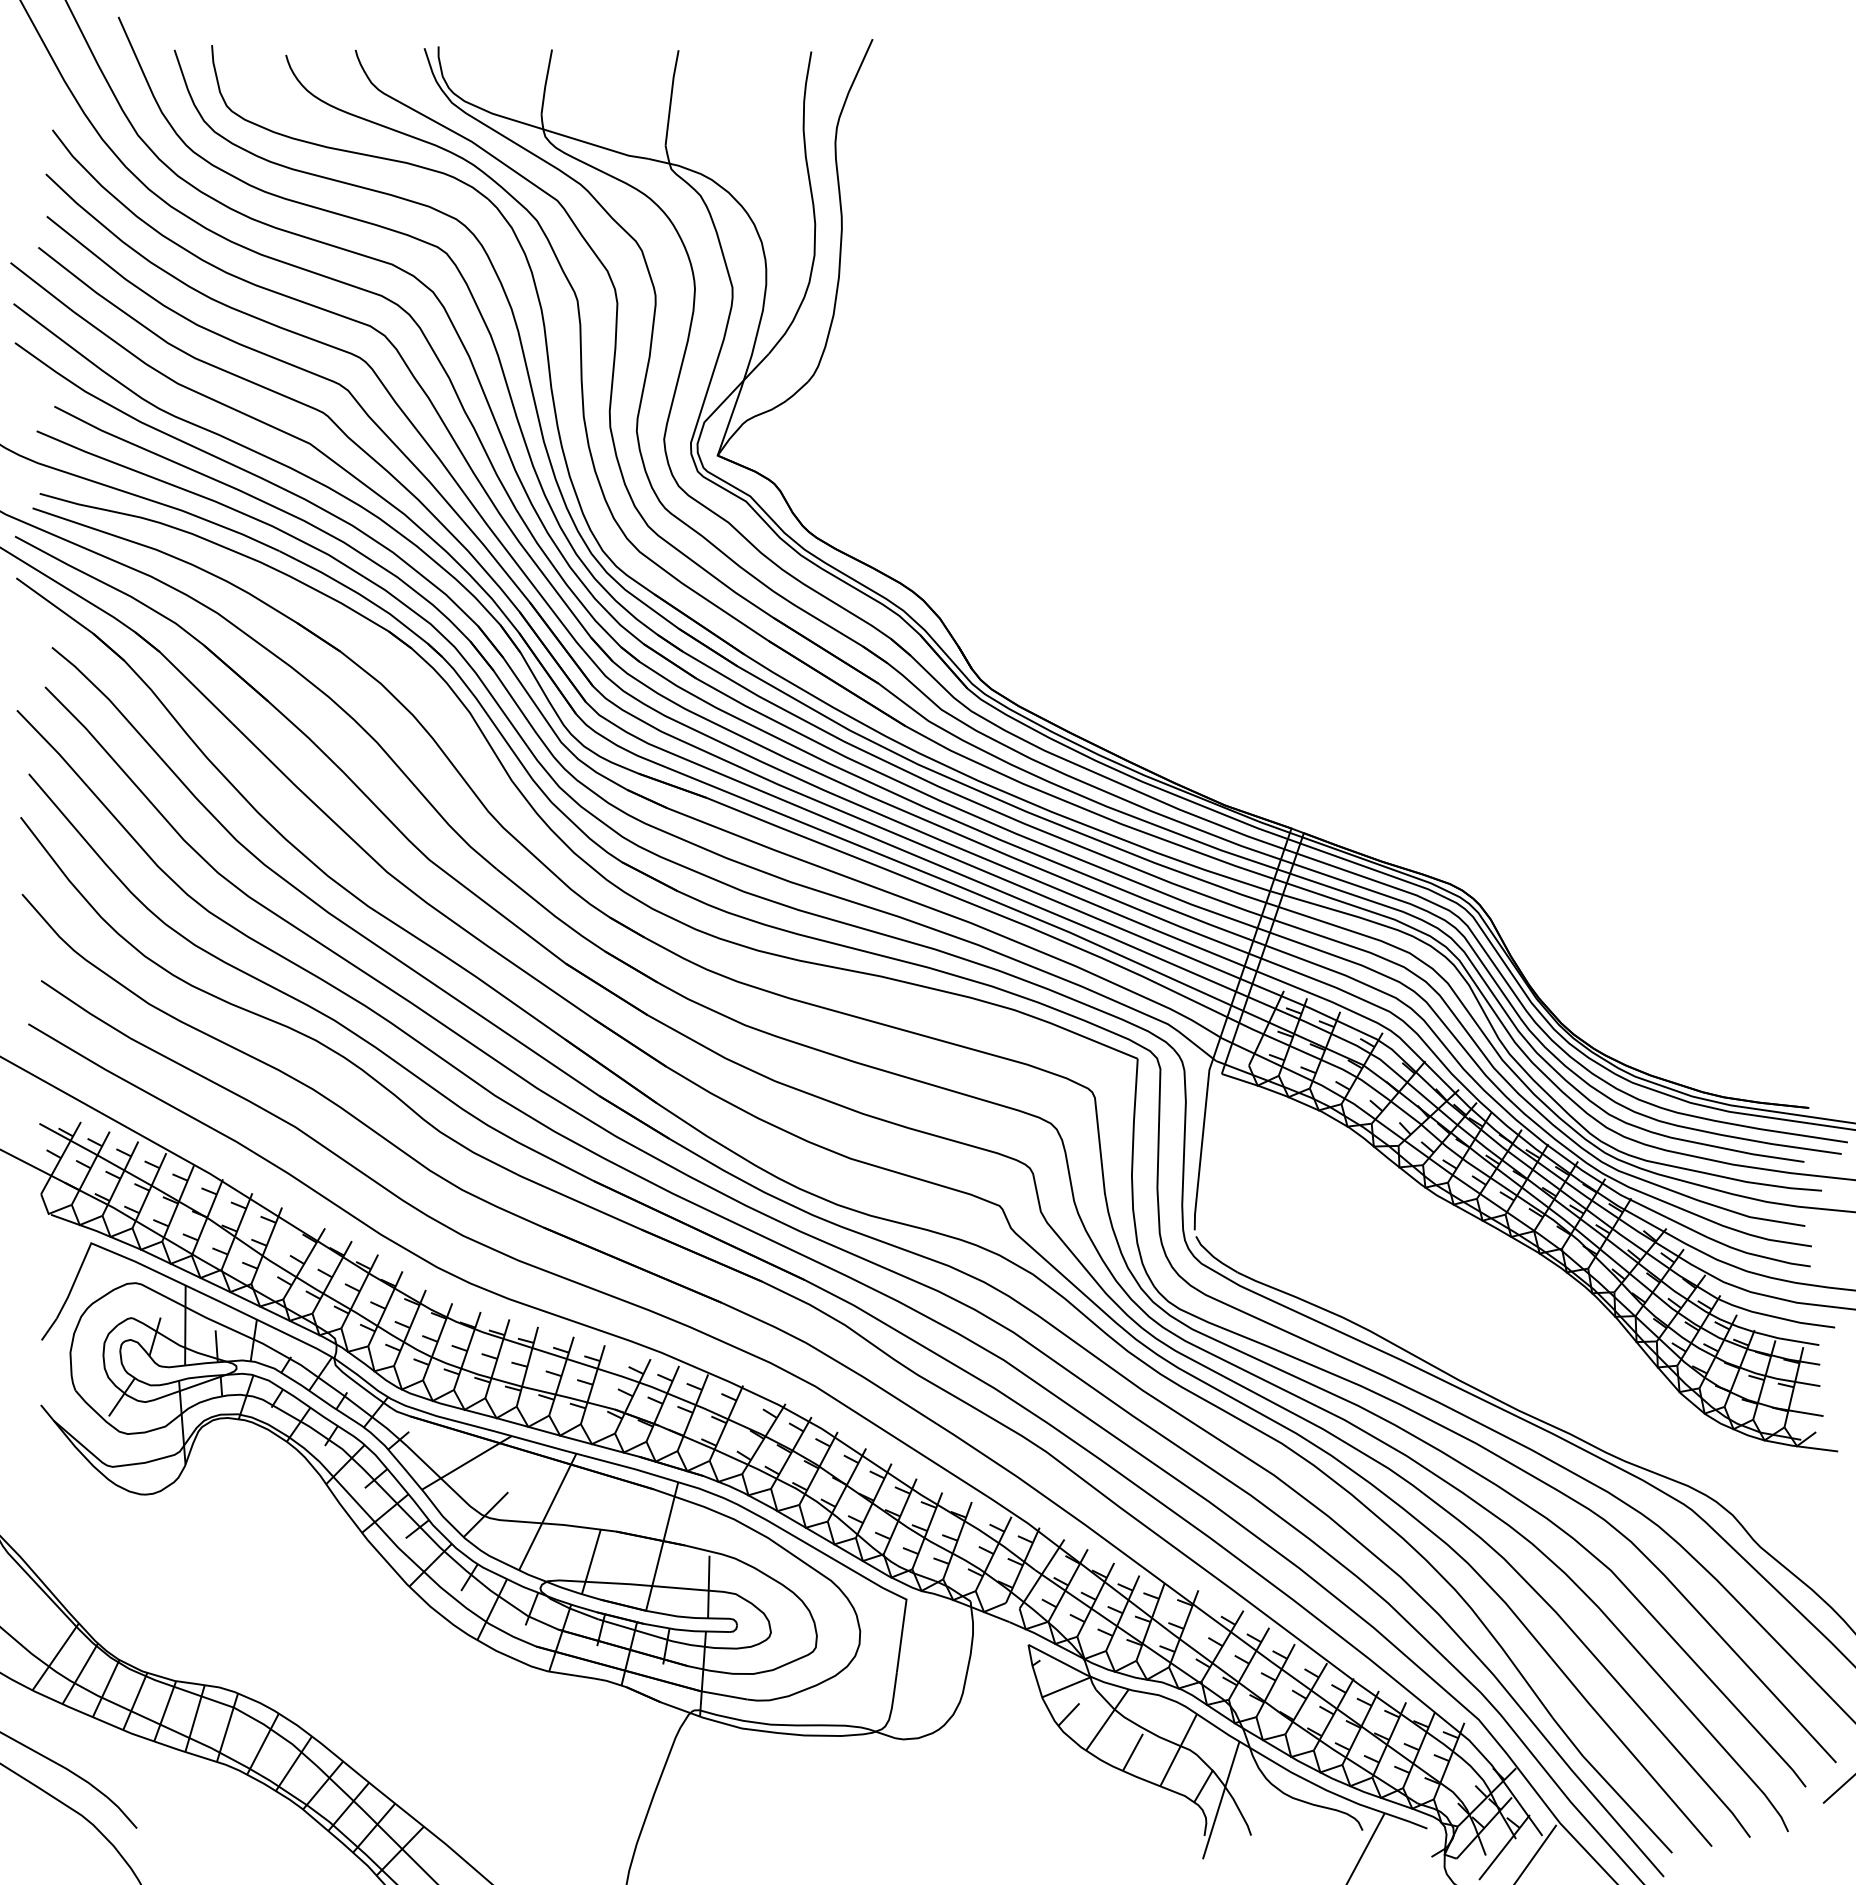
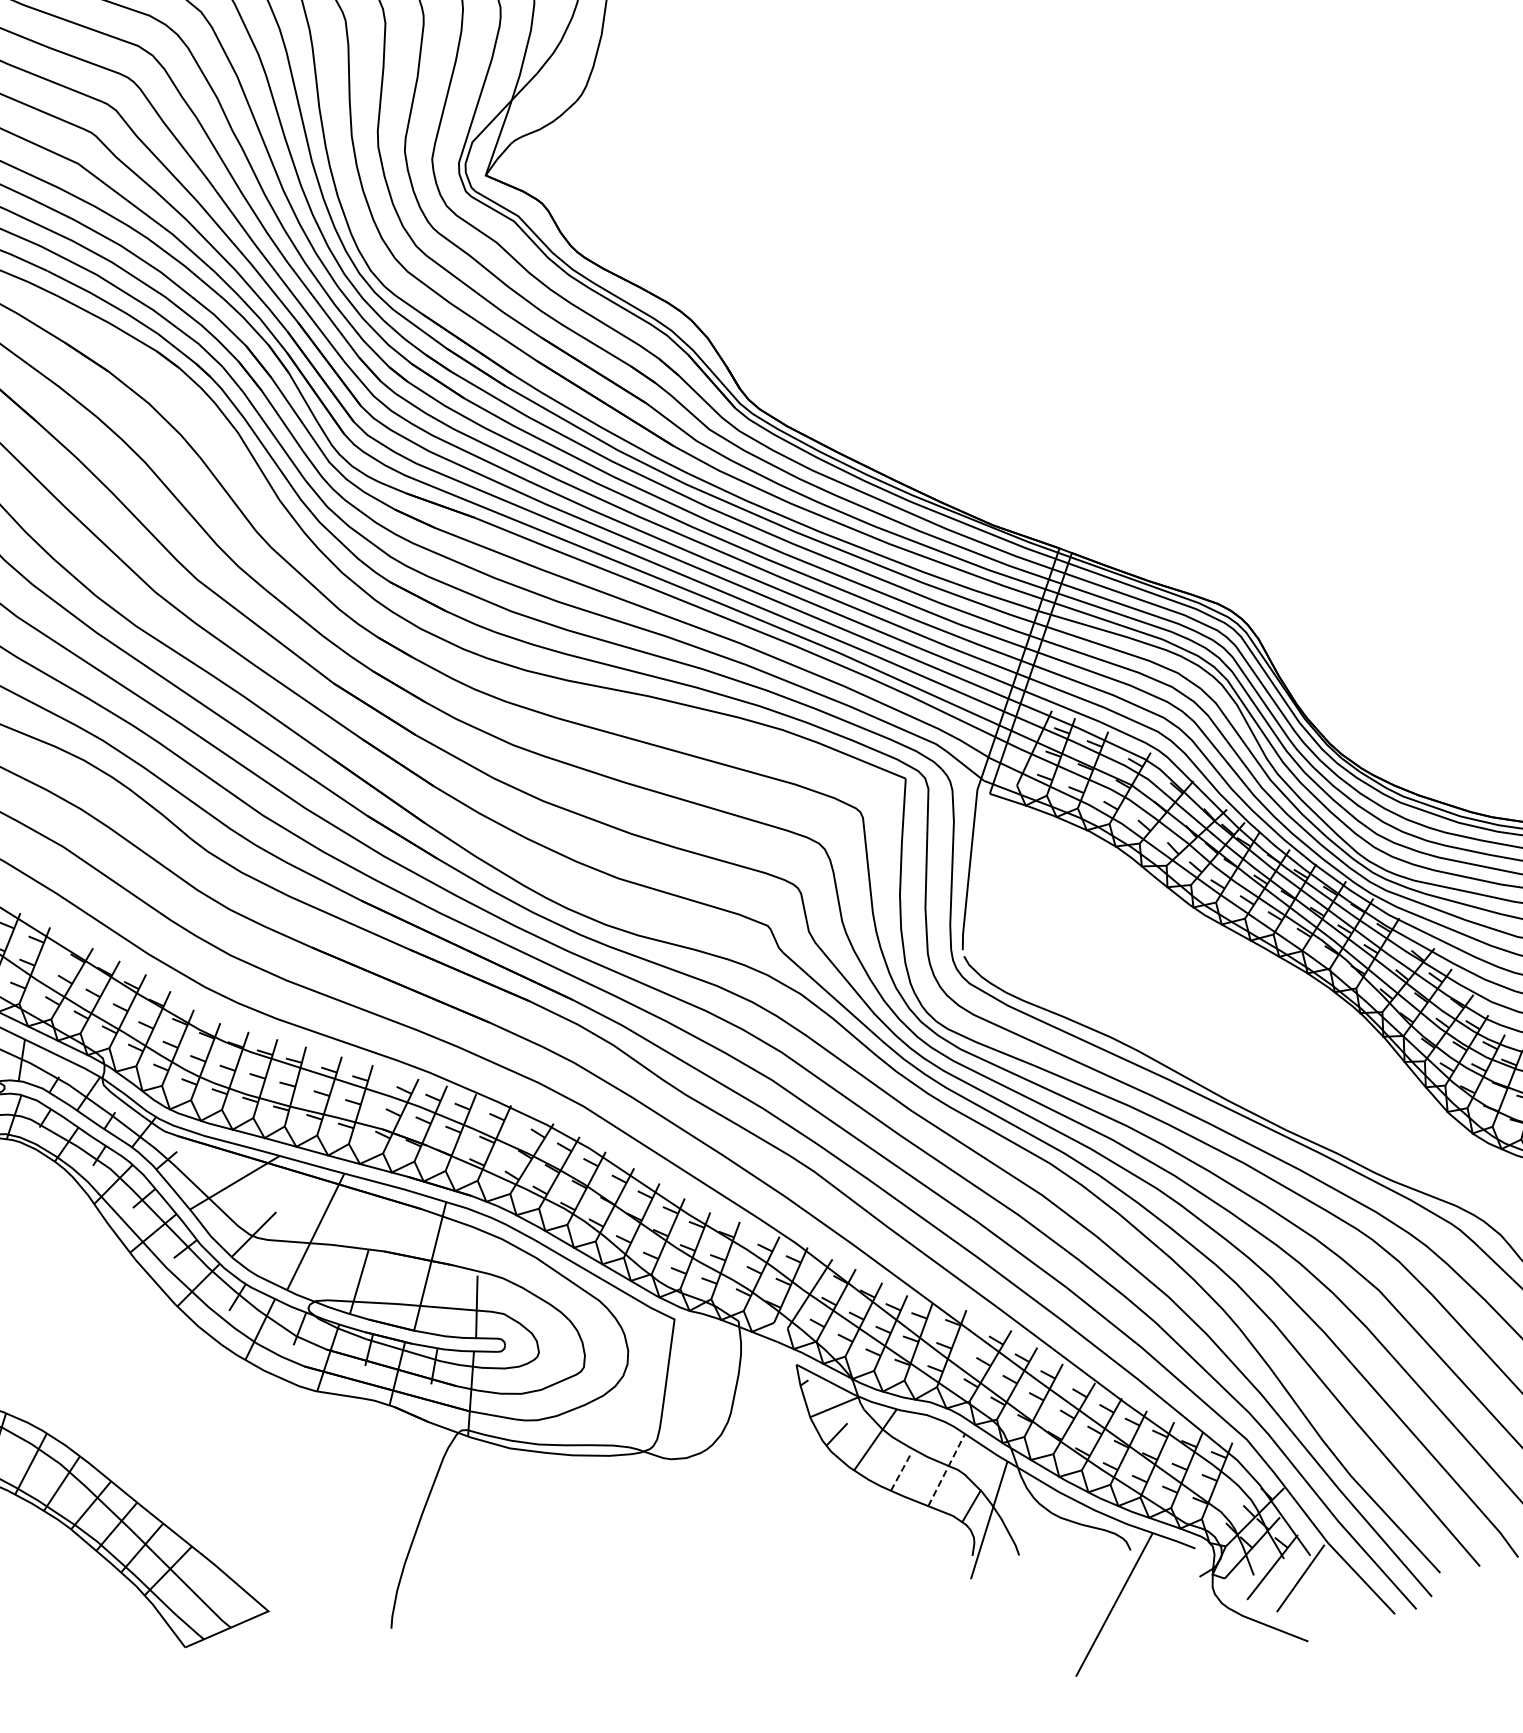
line: (1178, 1749) -> (946, 1469), solid -> dashed
line: (1133, 1751) -> (901, 1471), solid -> dashed

